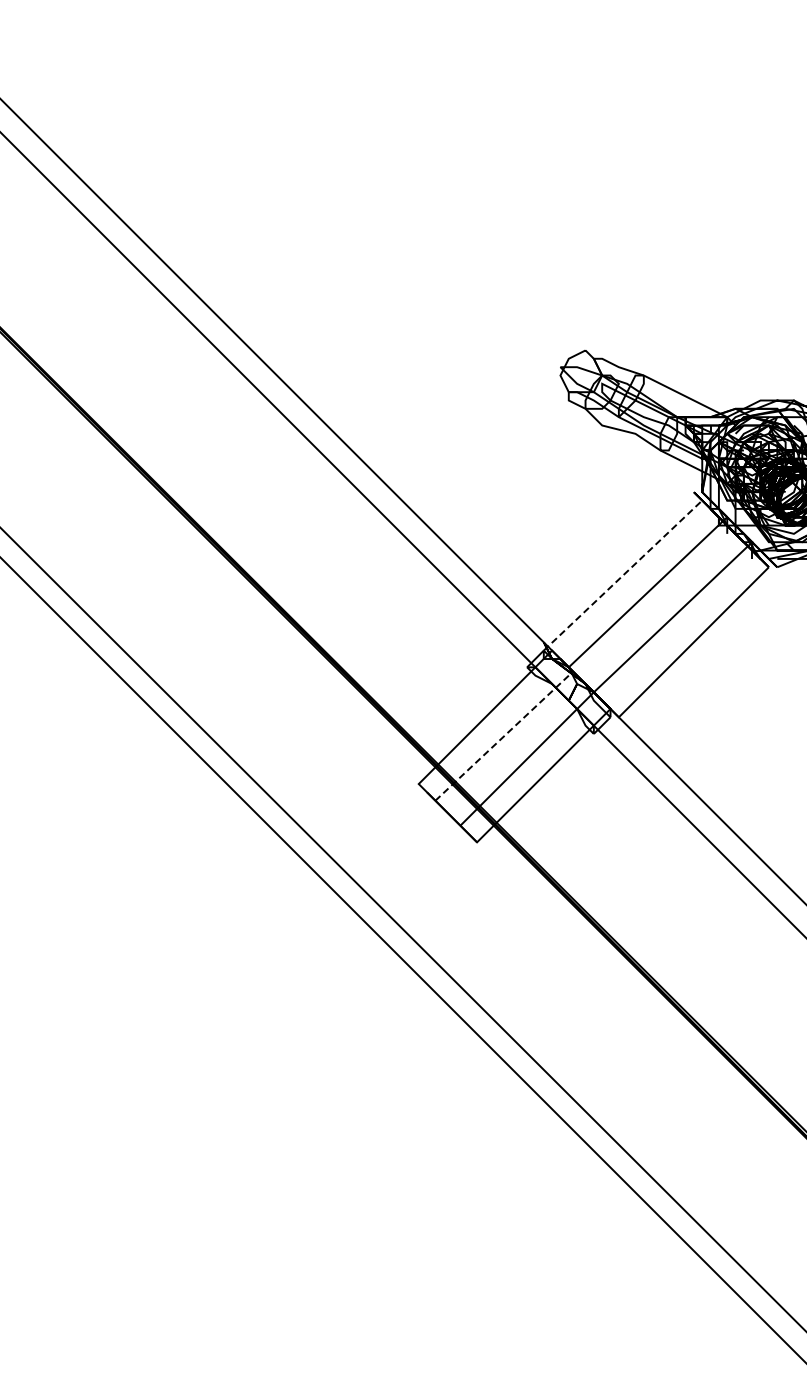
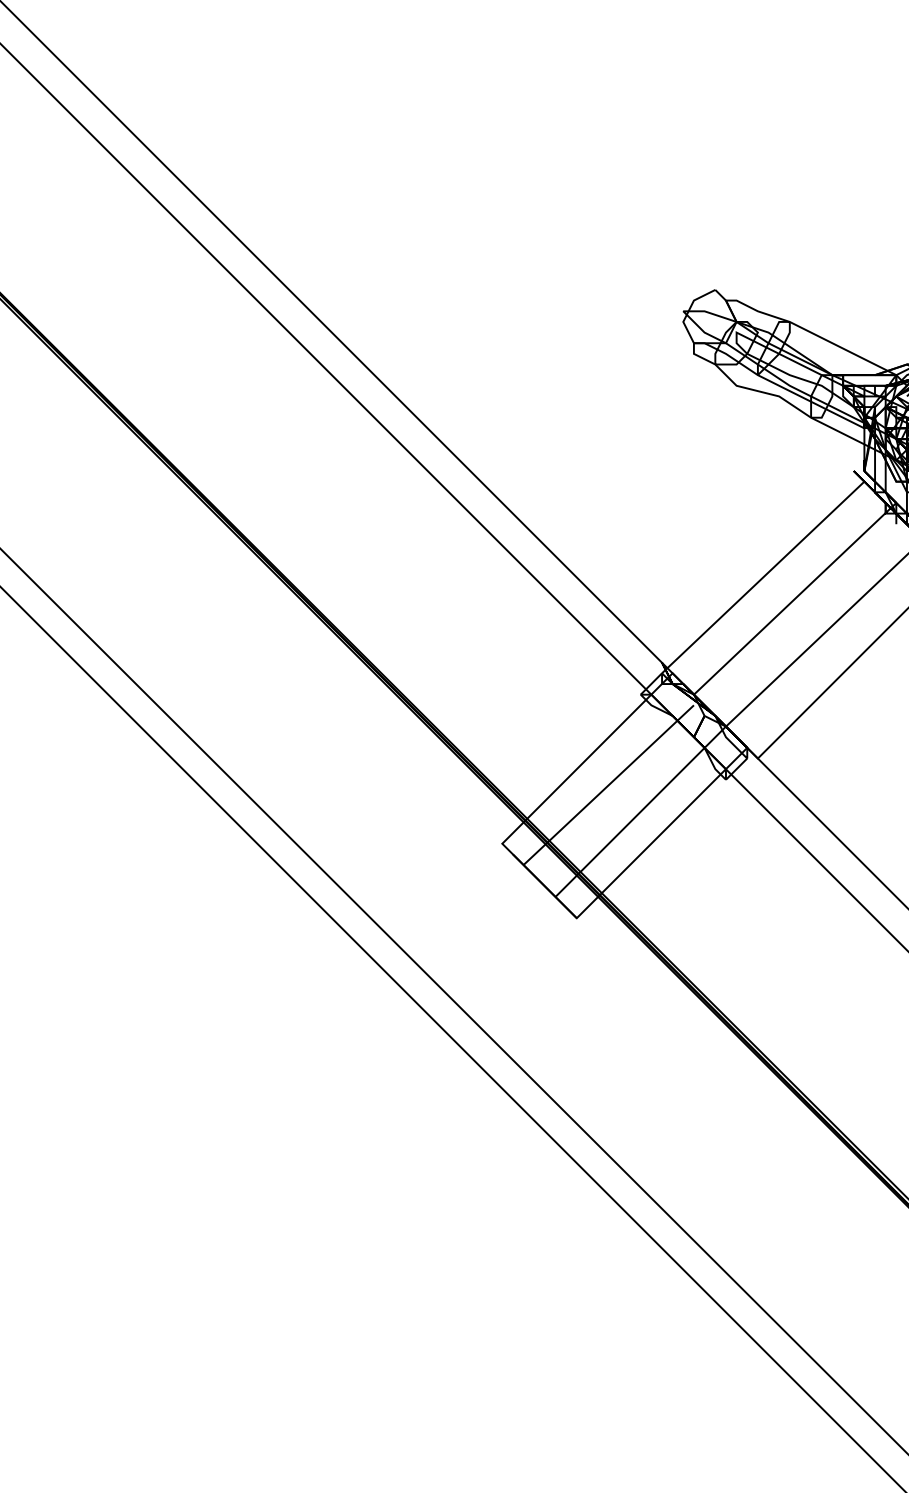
line: (623, 575) -> (763, 577), dashed -> solid
line: (501, 738) -> (607, 785), dashed -> solid

